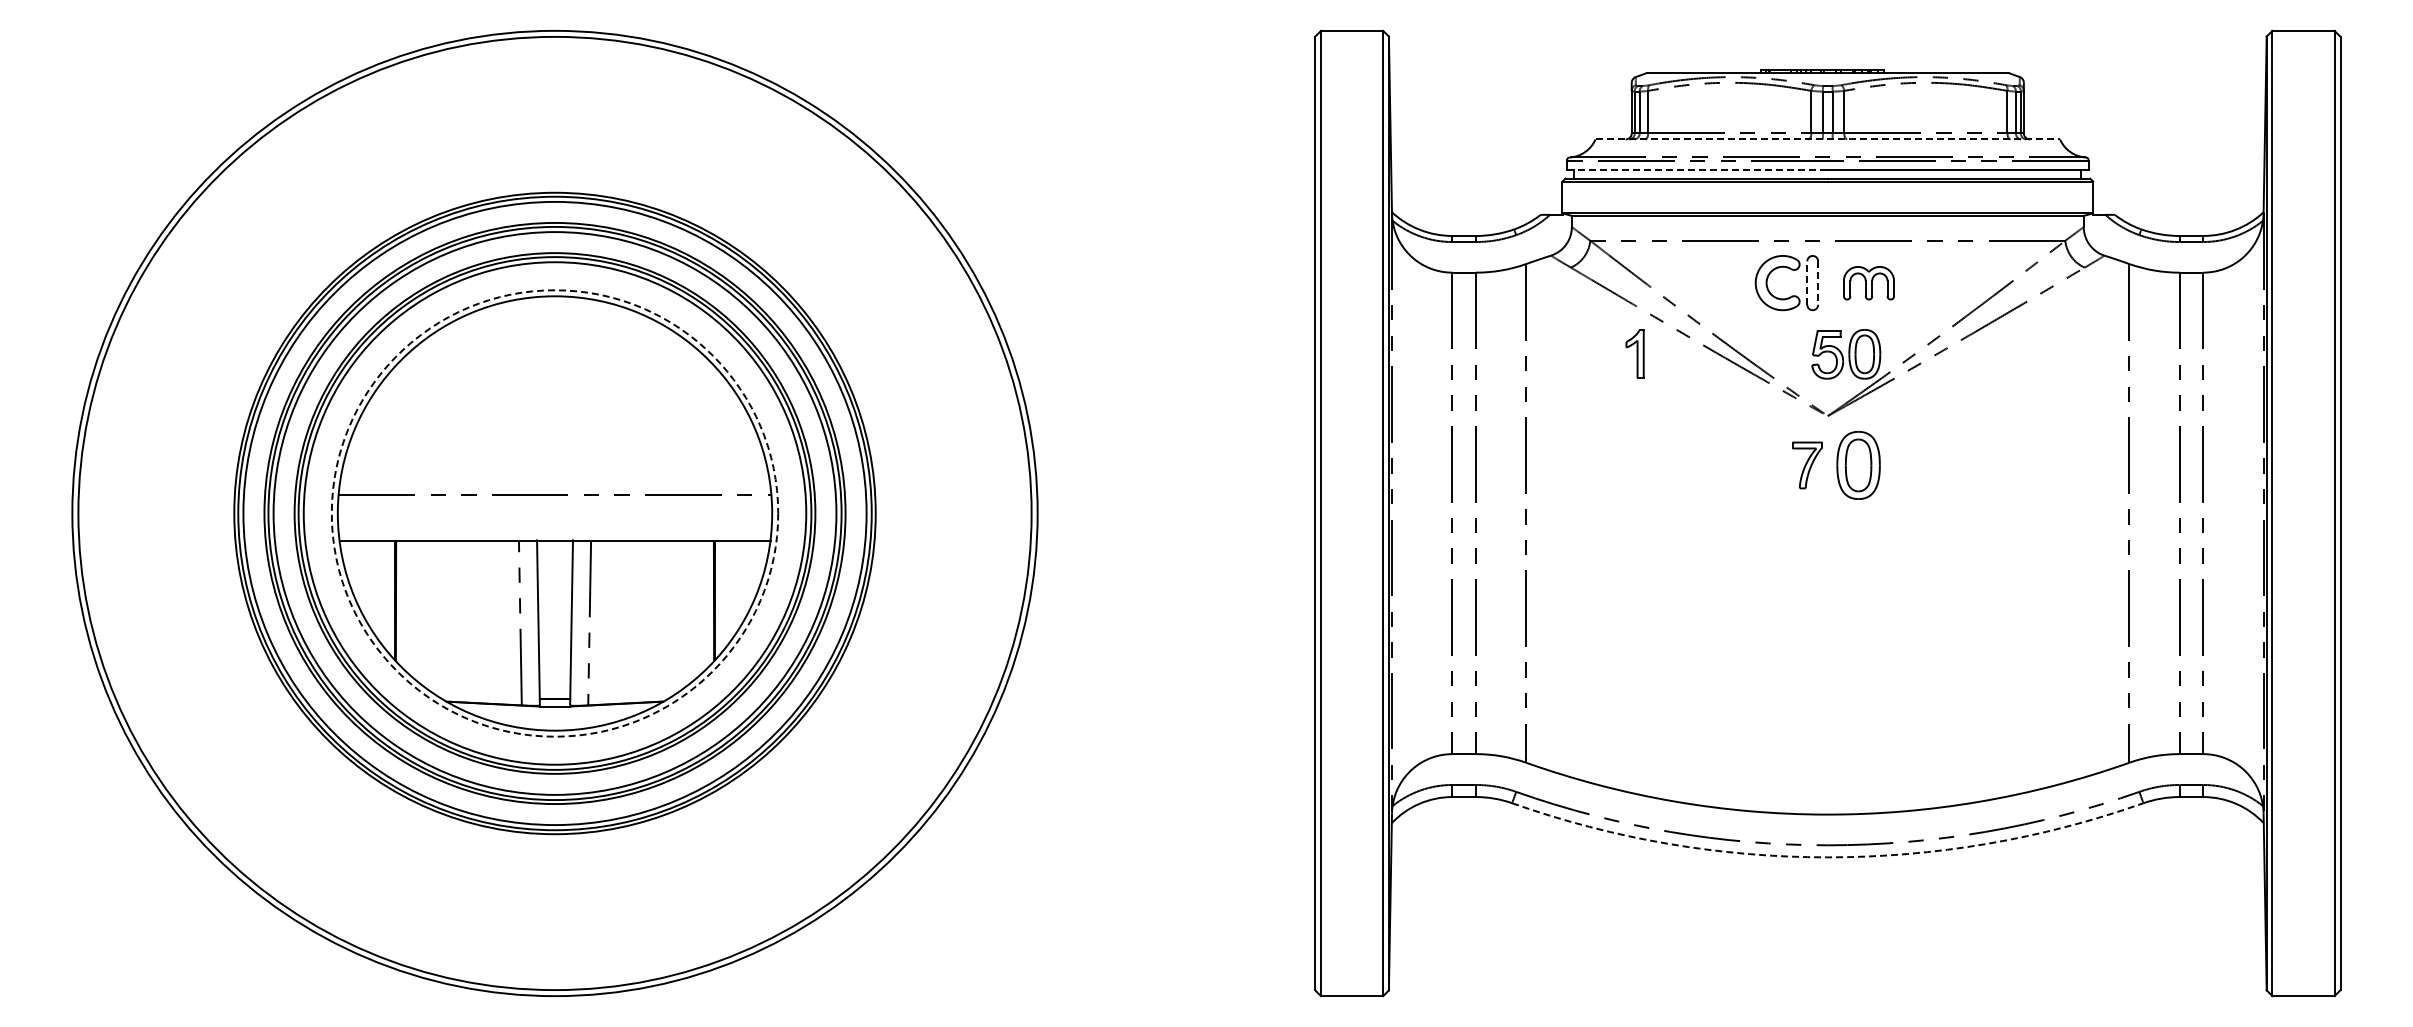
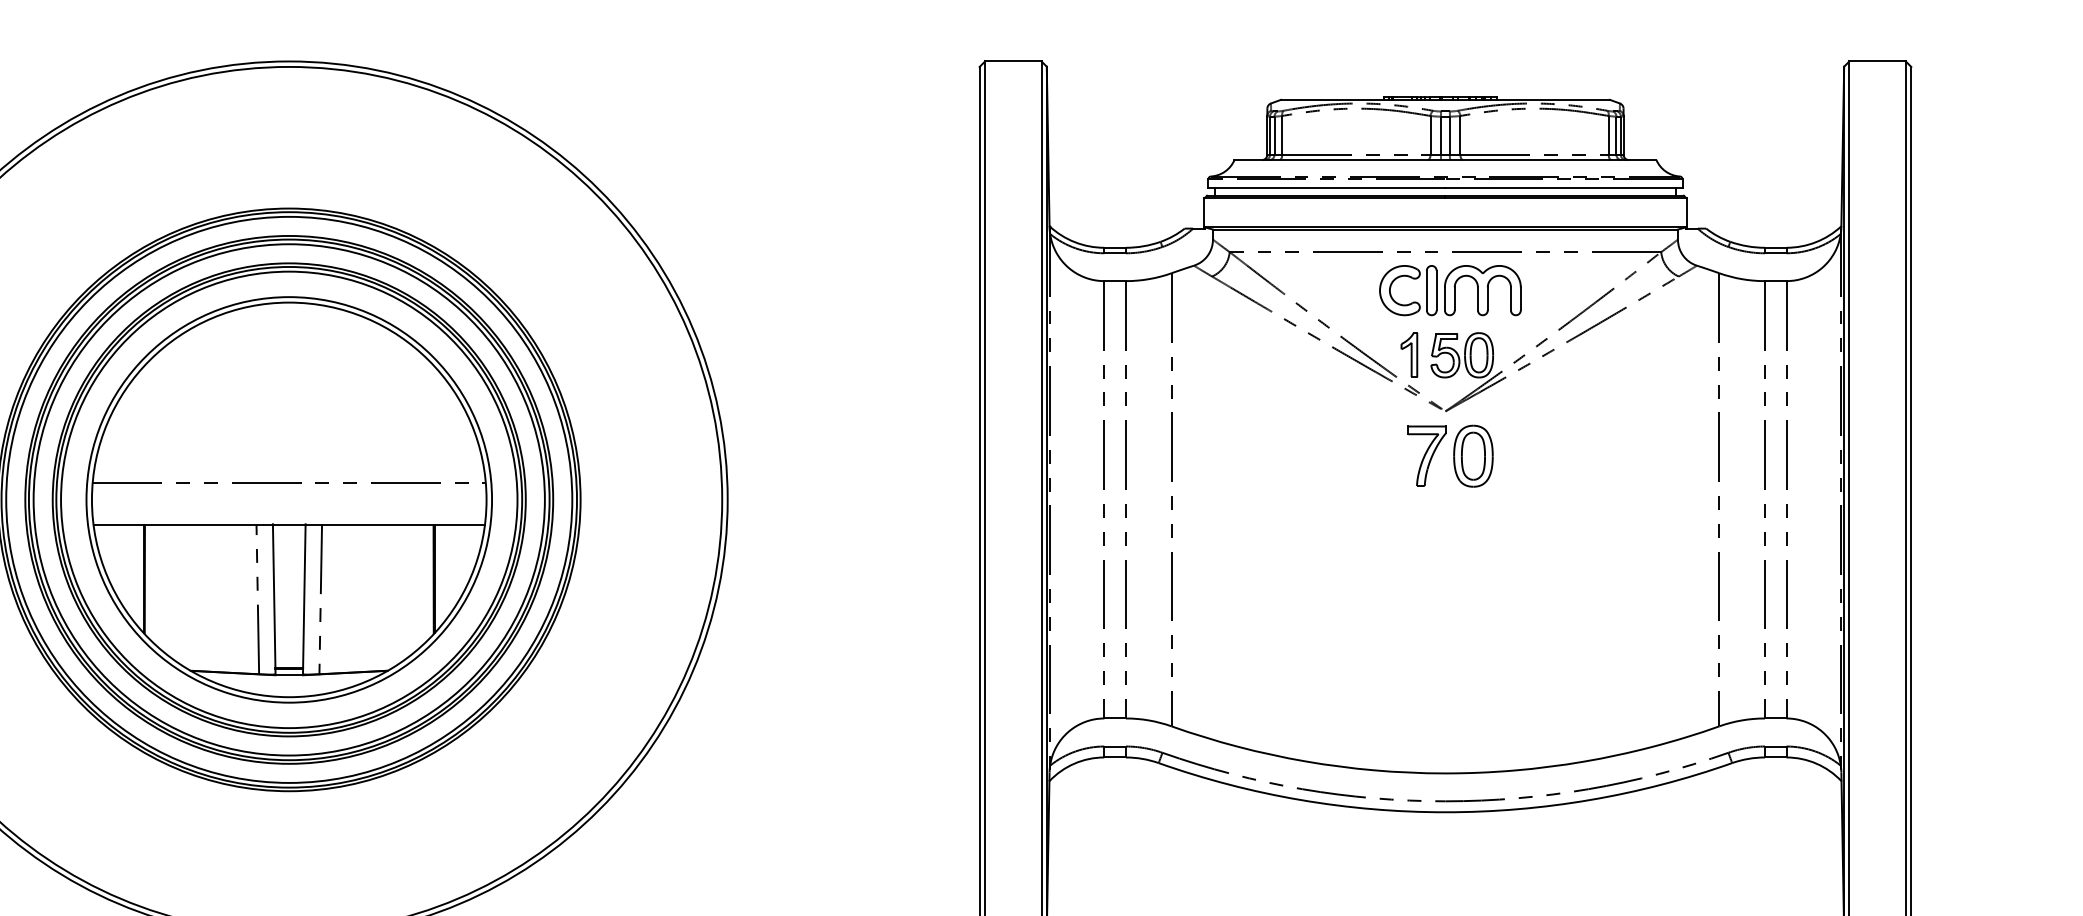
line: (1828, 139) -> (1446, 160), dashed -> solid
line: (1697, 169) -> (1327, 187), dashed -> solid
line: (1807, 283) -> (1427, 290), dashed -> solid
line: (1818, 283) -> (1437, 290), dashed -> solid
part: (1868, 283) -> (1482, 290), size x1.67
part: (1634, 353) -> (1408, 354), moved
part: (1807, 465) -> (1427, 456), size x1.43
circle: (554, 513) -> (288, 499), dashed -> solid
arc: (1827, 857) -> (1445, 812), dashed -> solid

